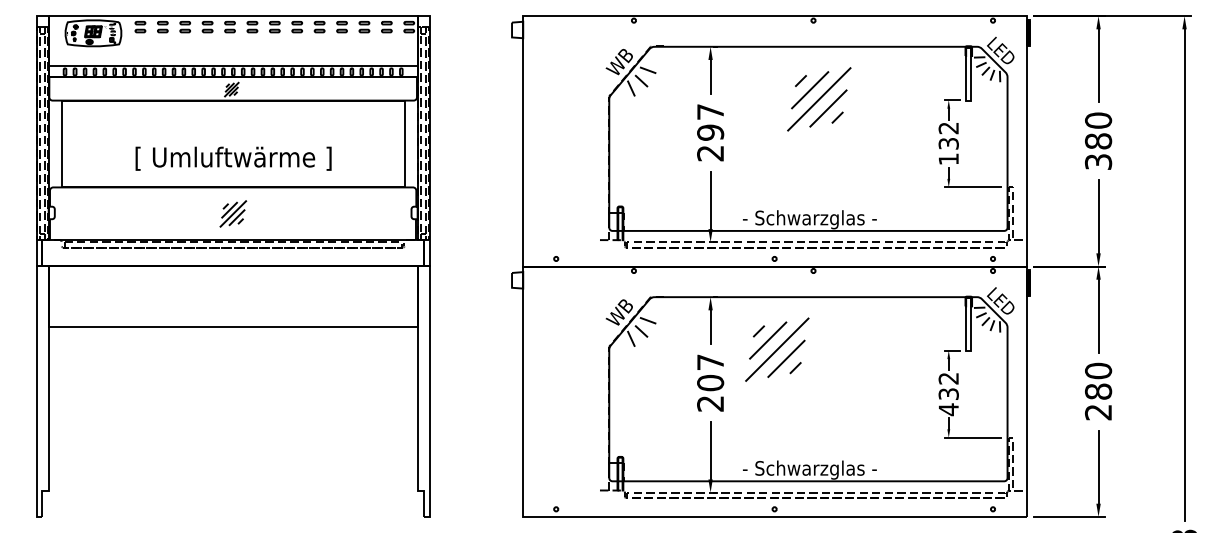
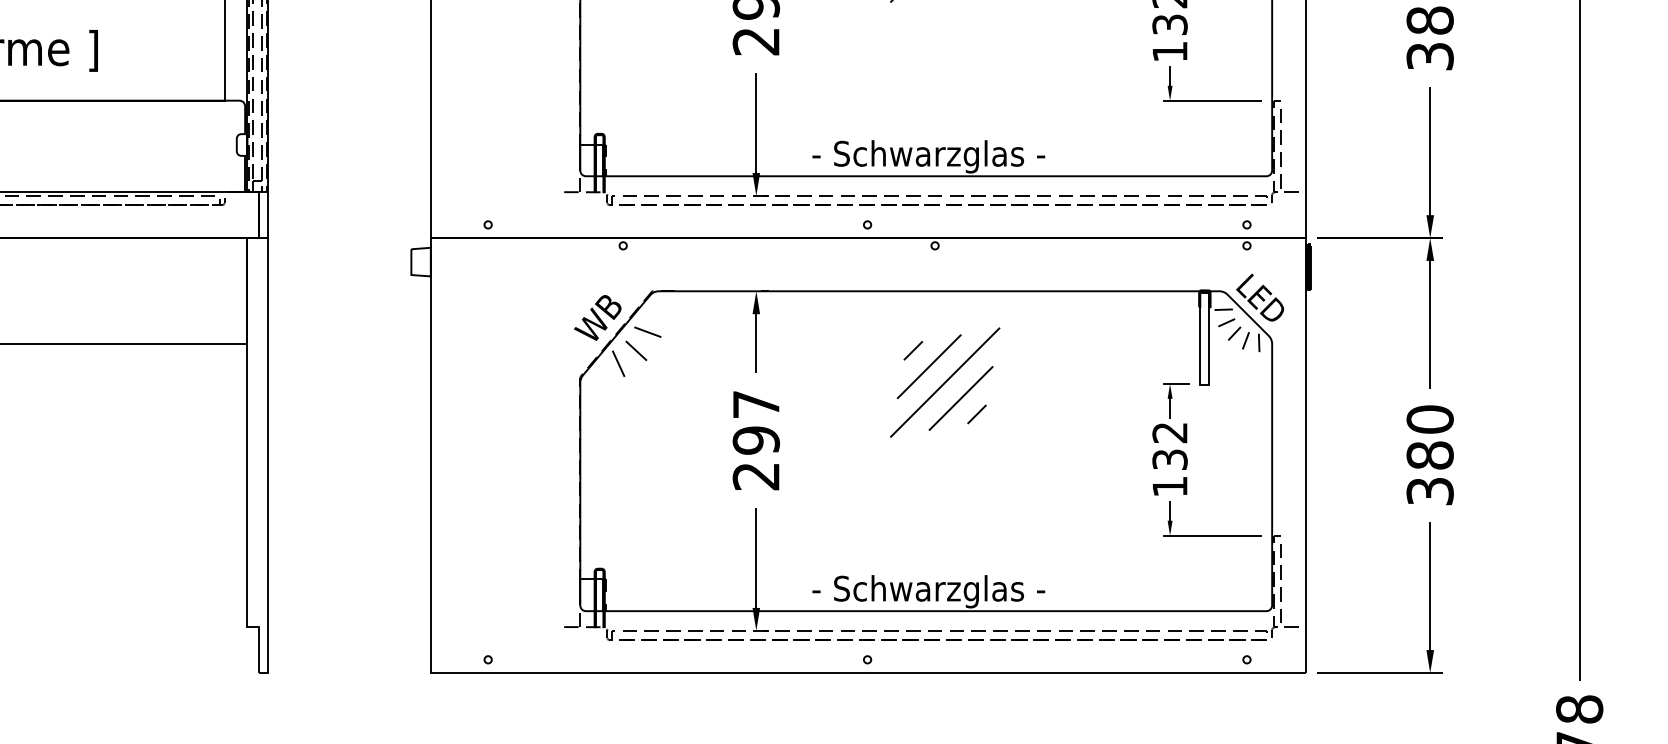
part: (777, 349) -> (945, 382), moved
text: (710, 382) -> (756, 439), 207 -> 297
text: (948, 409) -> (1169, 486), 432 -> 132
text: (1098, 412) -> (1430, 491), 280 -> 380

